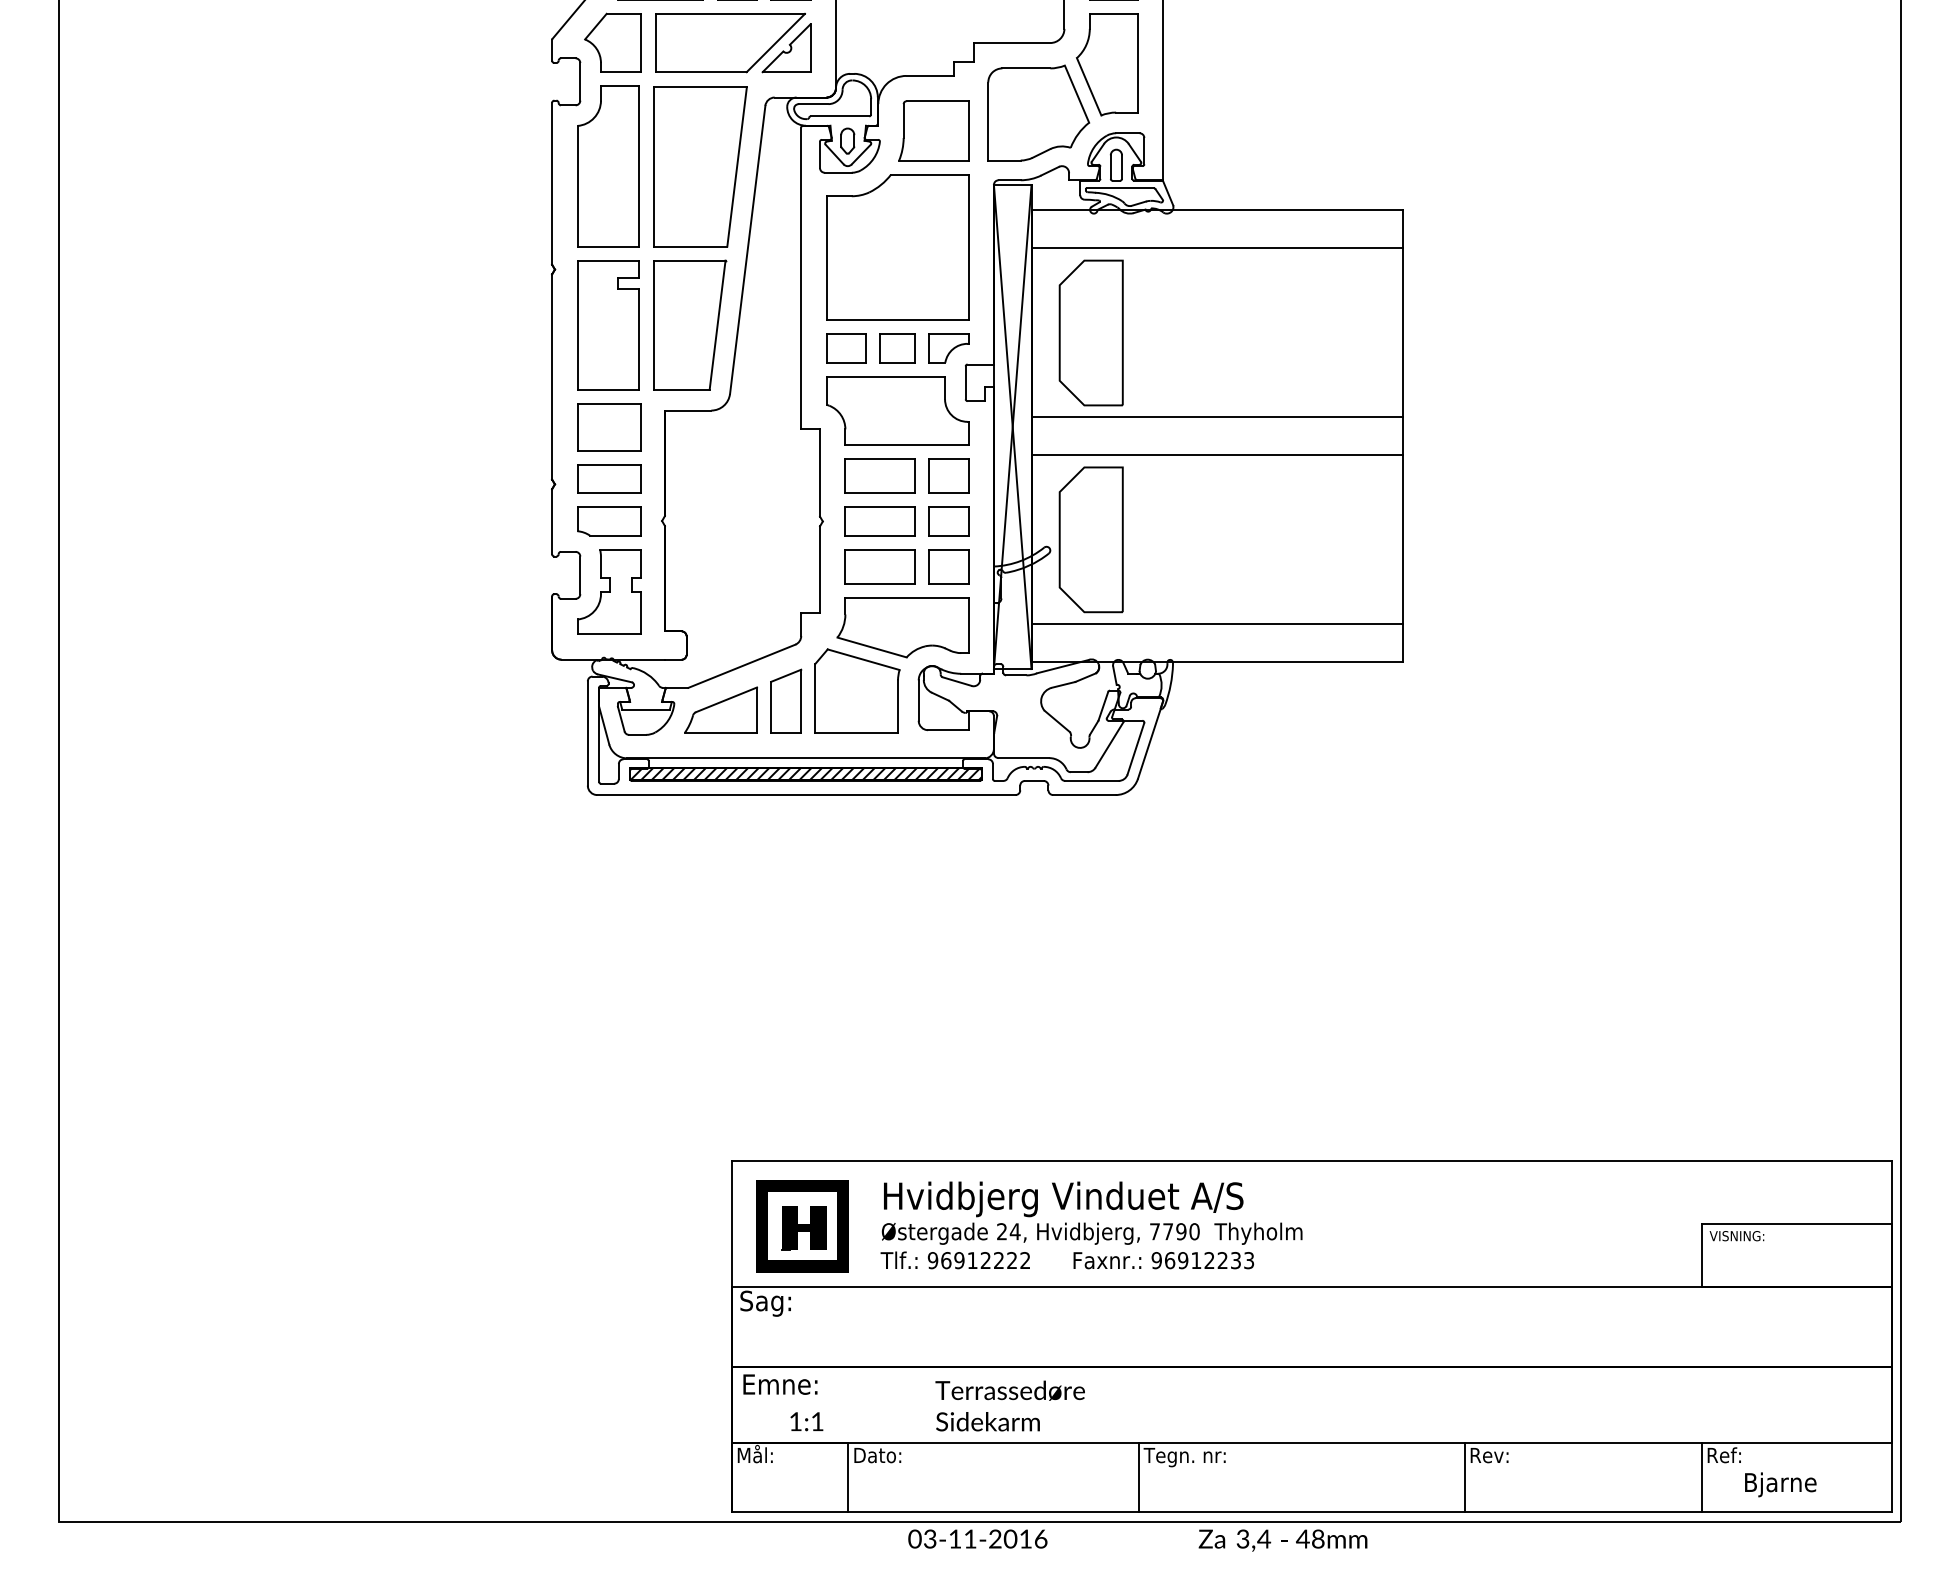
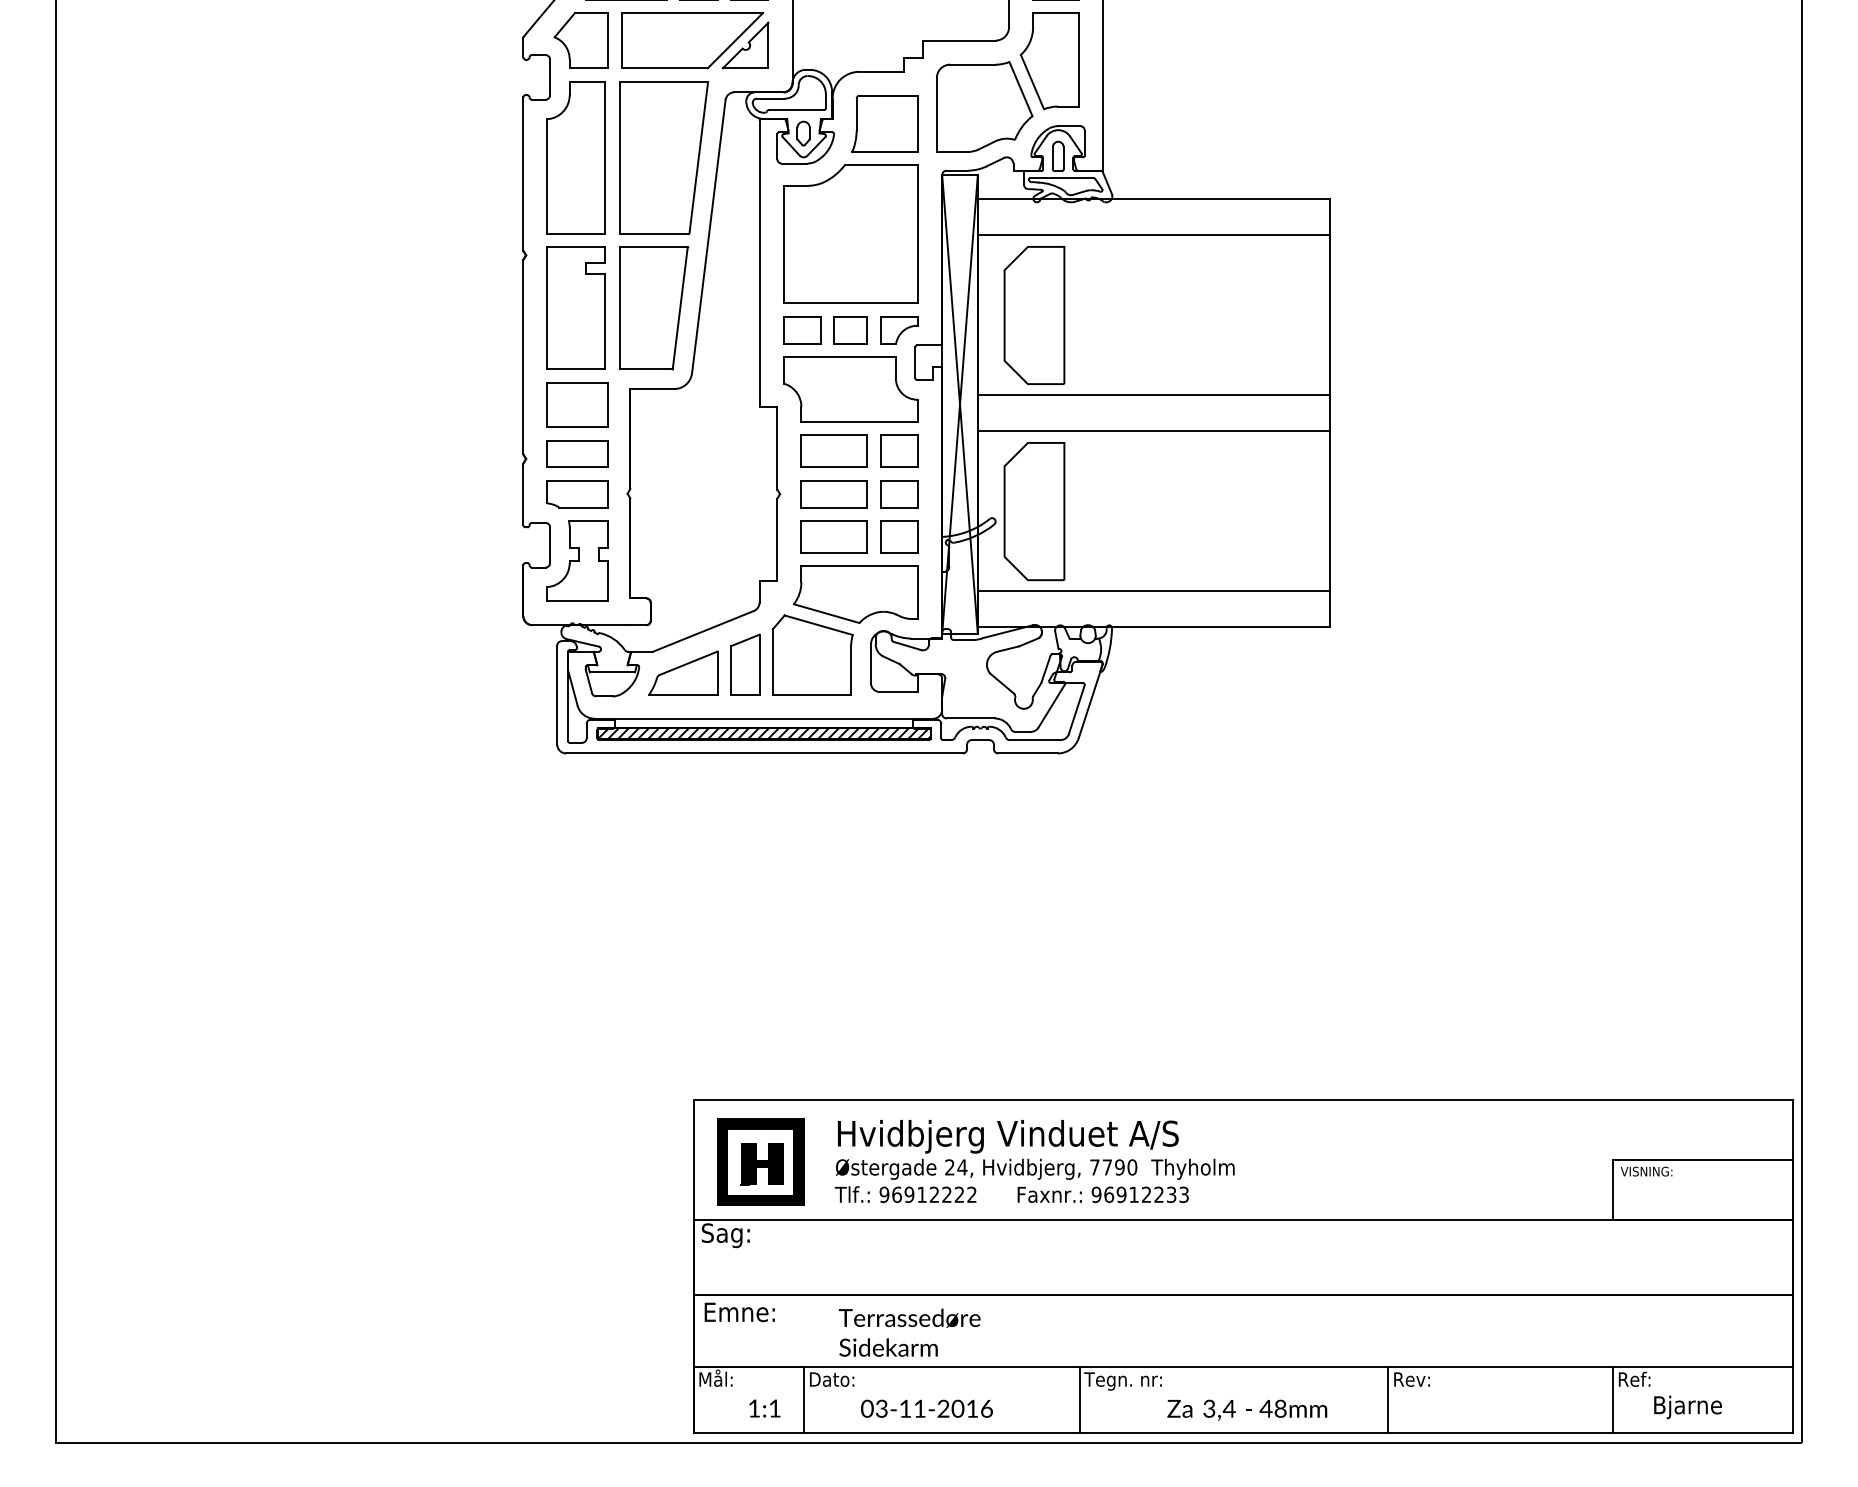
text: (1010, 1405) -> (909, 1332), moved
text: (806, 1421) -> (764, 1408), moved
text: (977, 1538) -> (926, 1408), moved
text: (1283, 1539) -> (1247, 1409), moved

